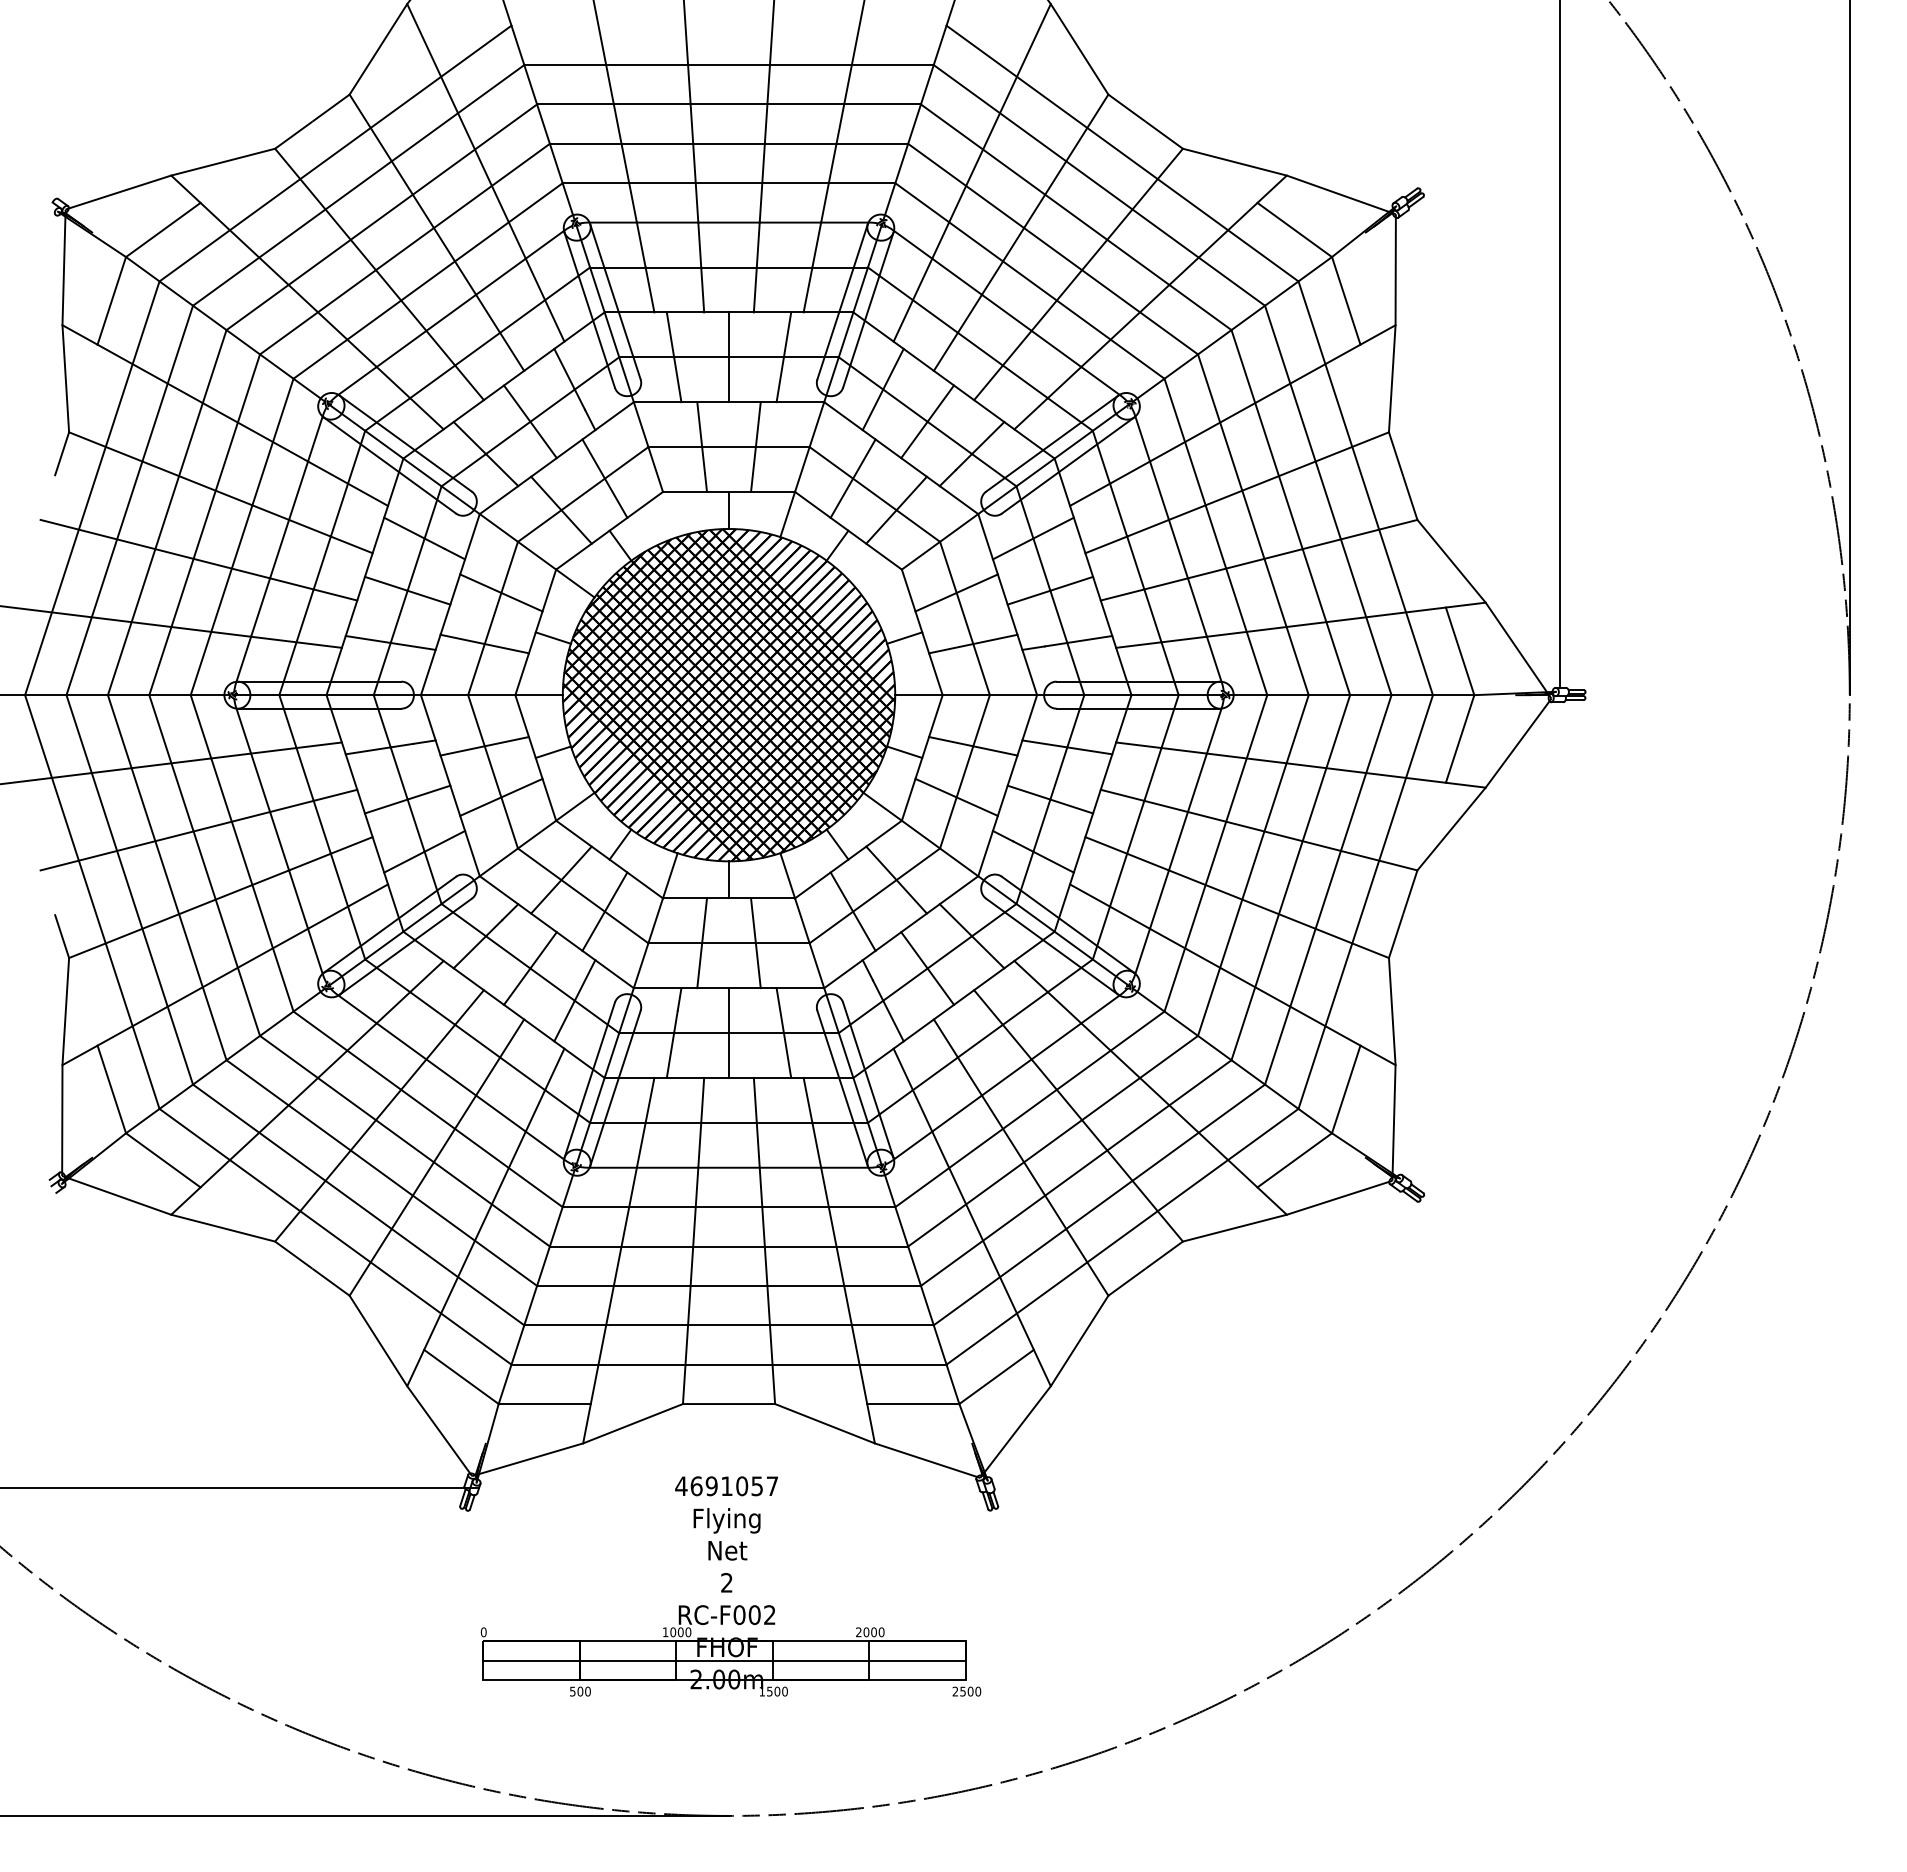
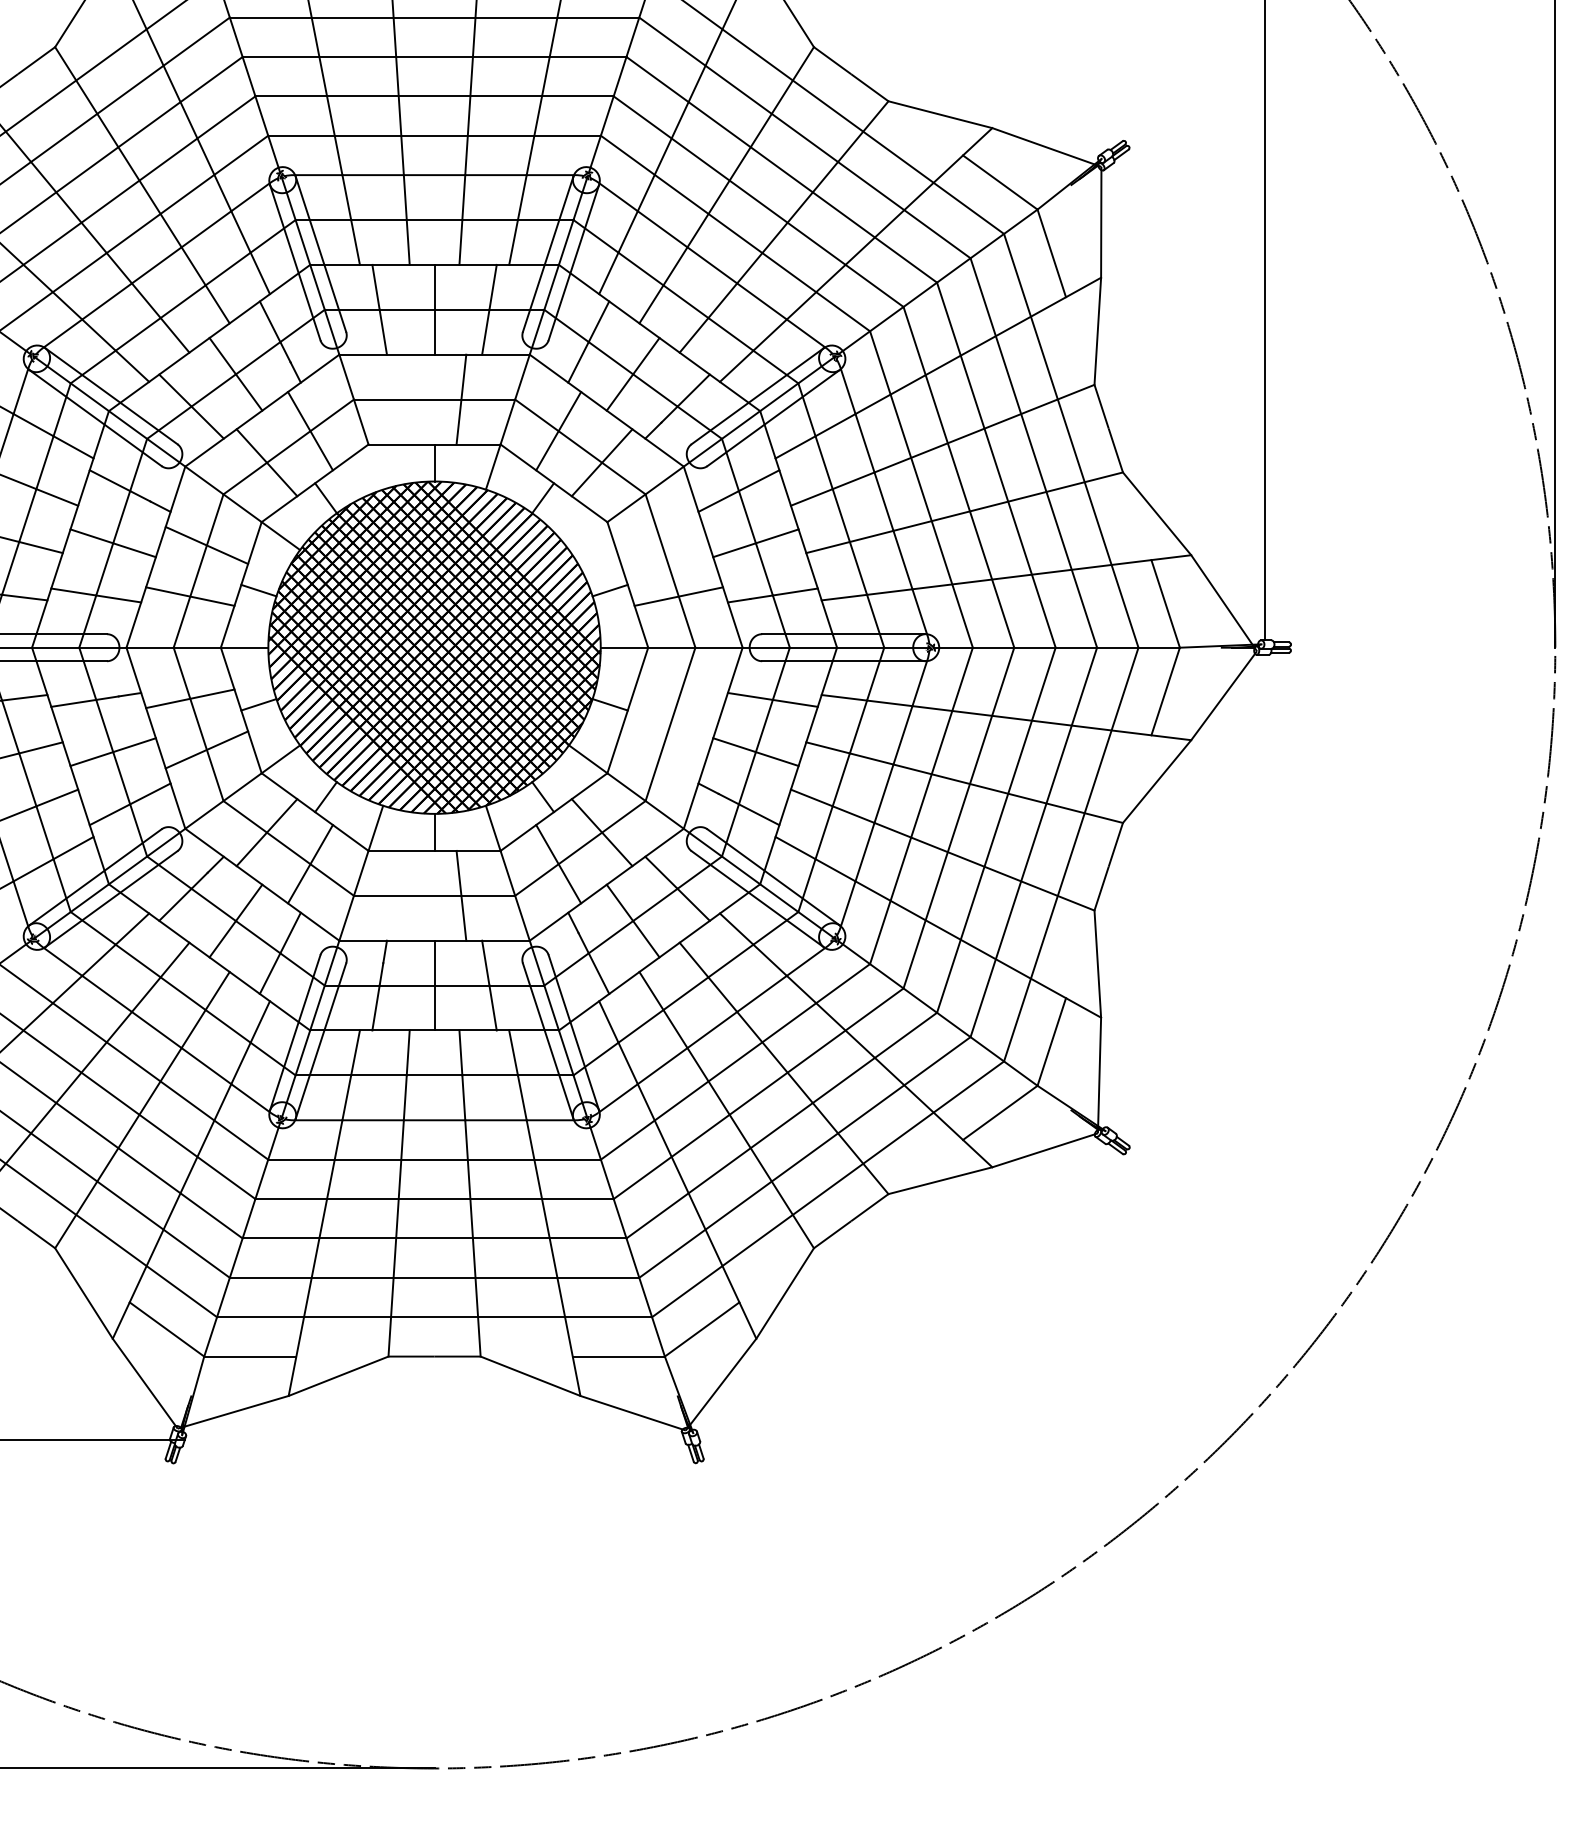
line: (702, 446) -> (408, 399), removed
line: (956, 592) -> (662, 545), removed
line: (973, 746) -> (679, 699), removed
line: (956, 796) -> (662, 749), removed
line: (702, 943) -> (408, 896), removed
part: (730, 1586) -> (436, 1539), removed

